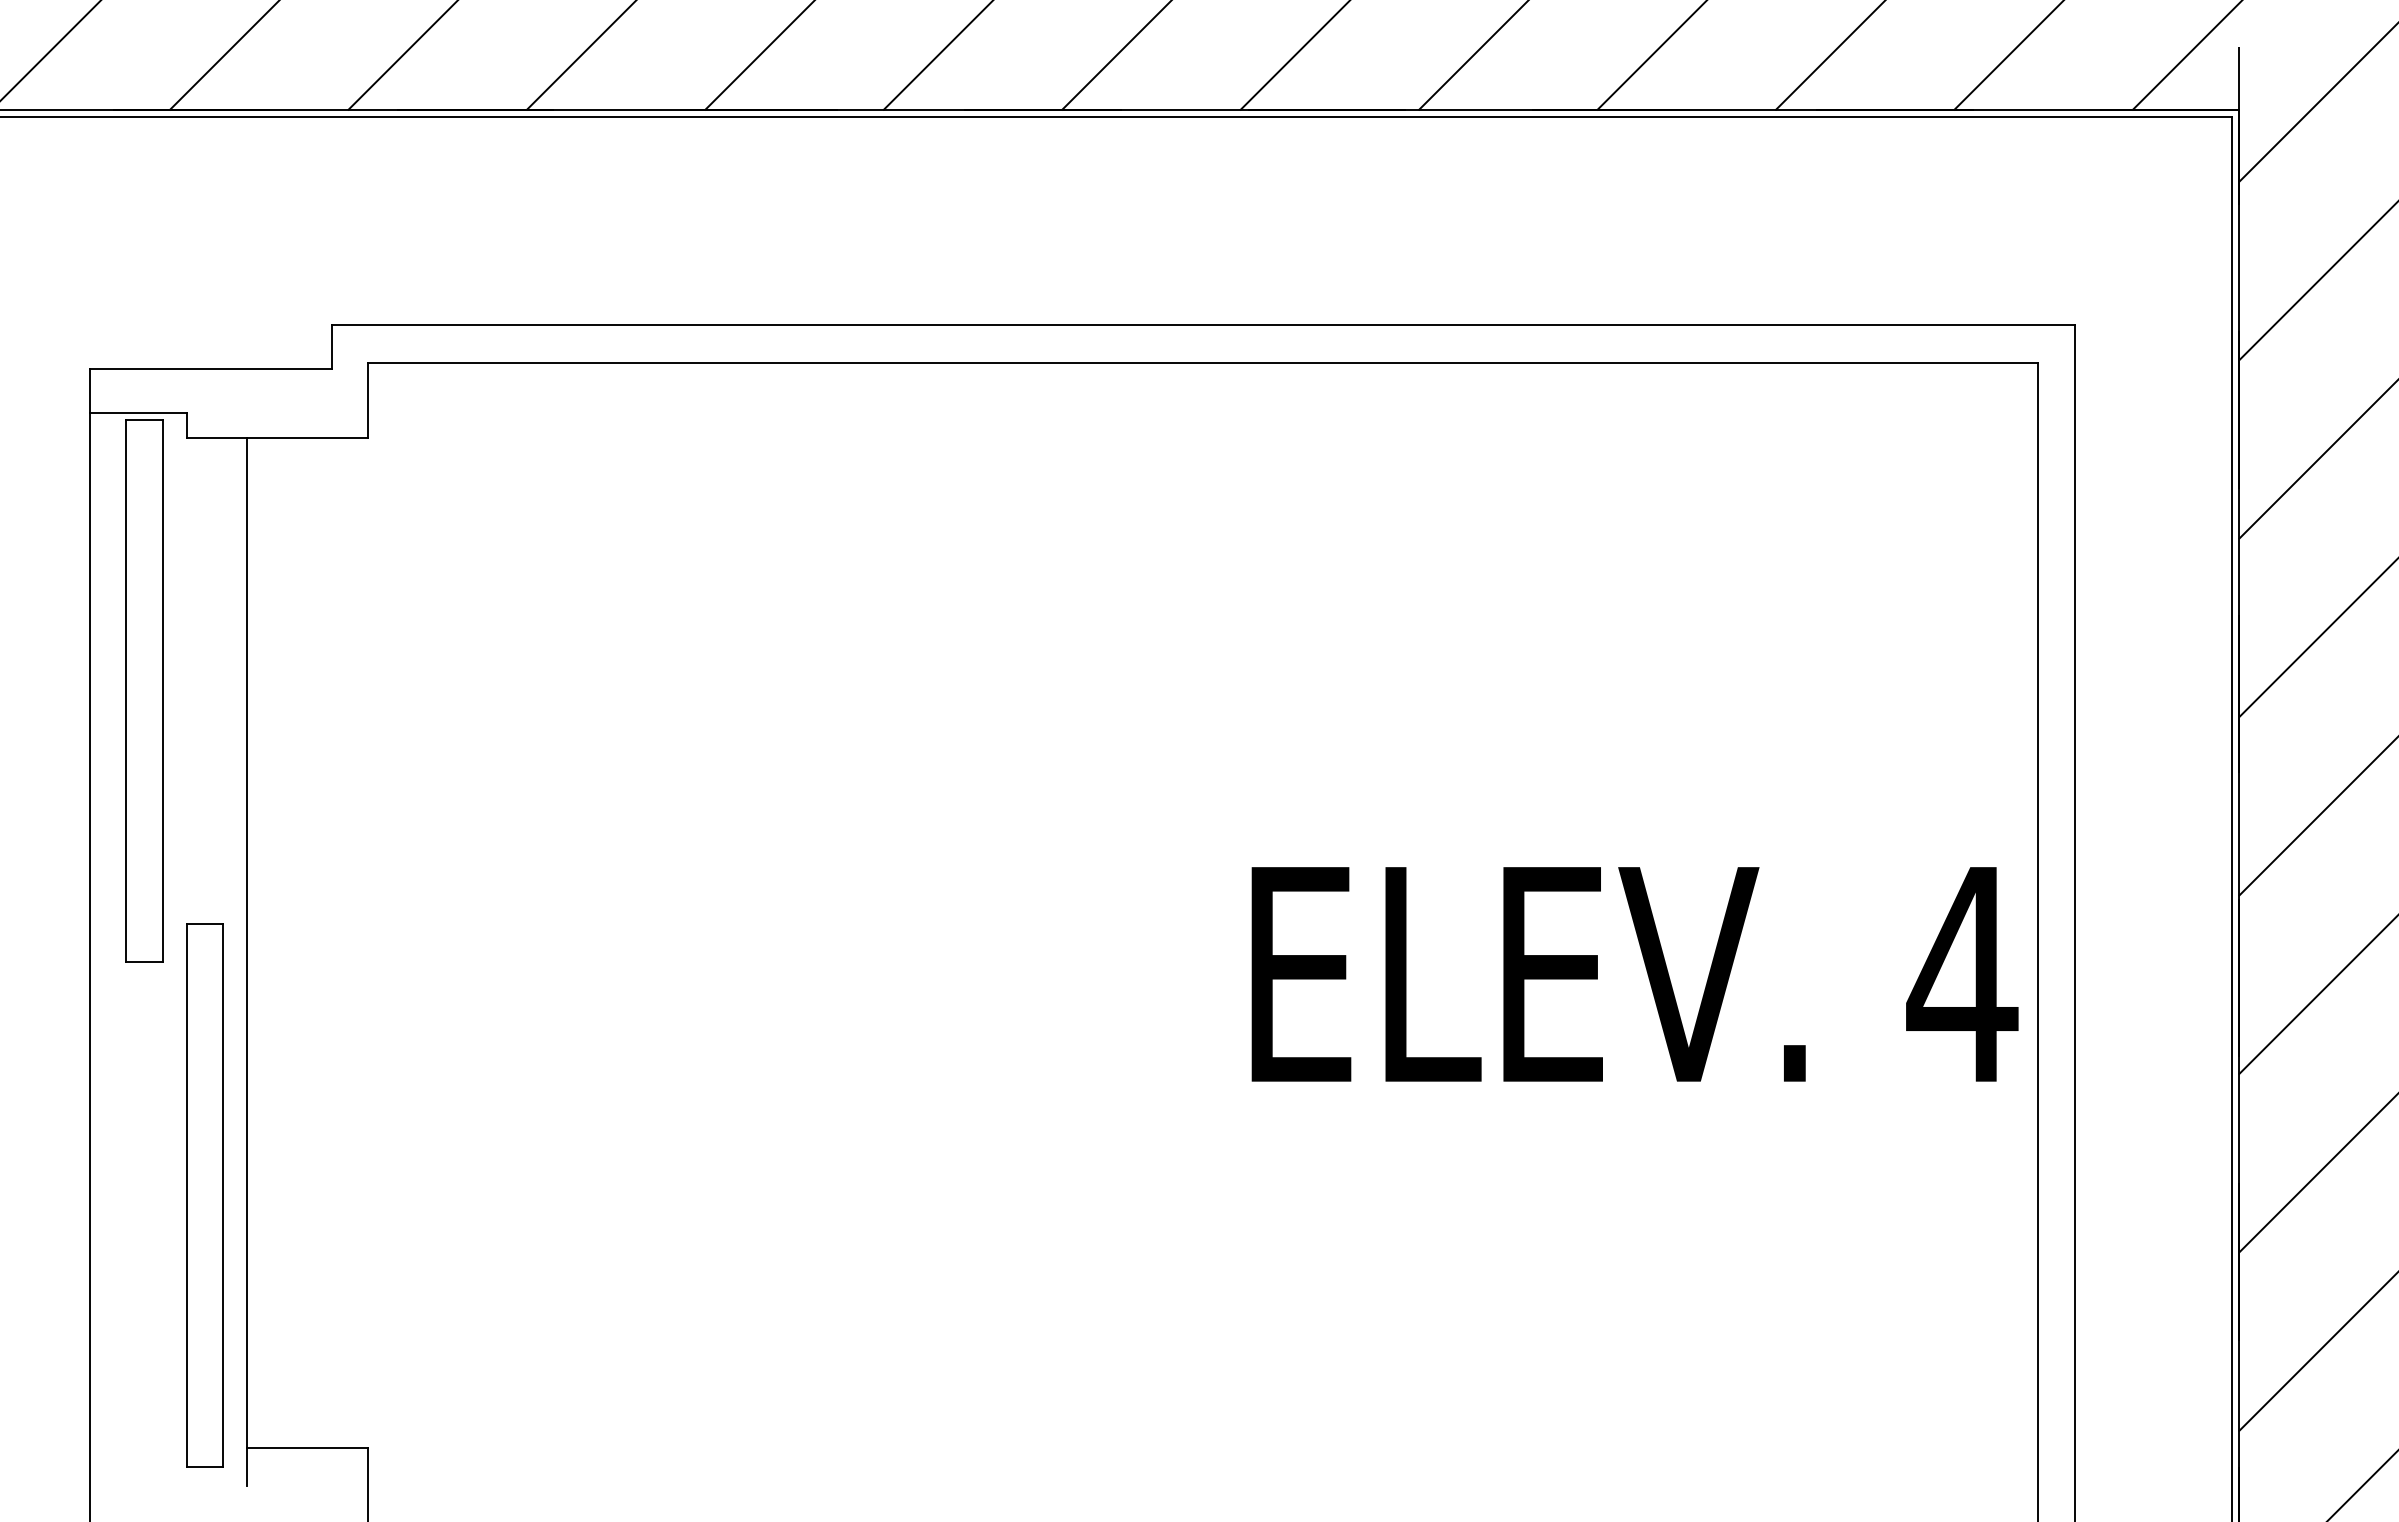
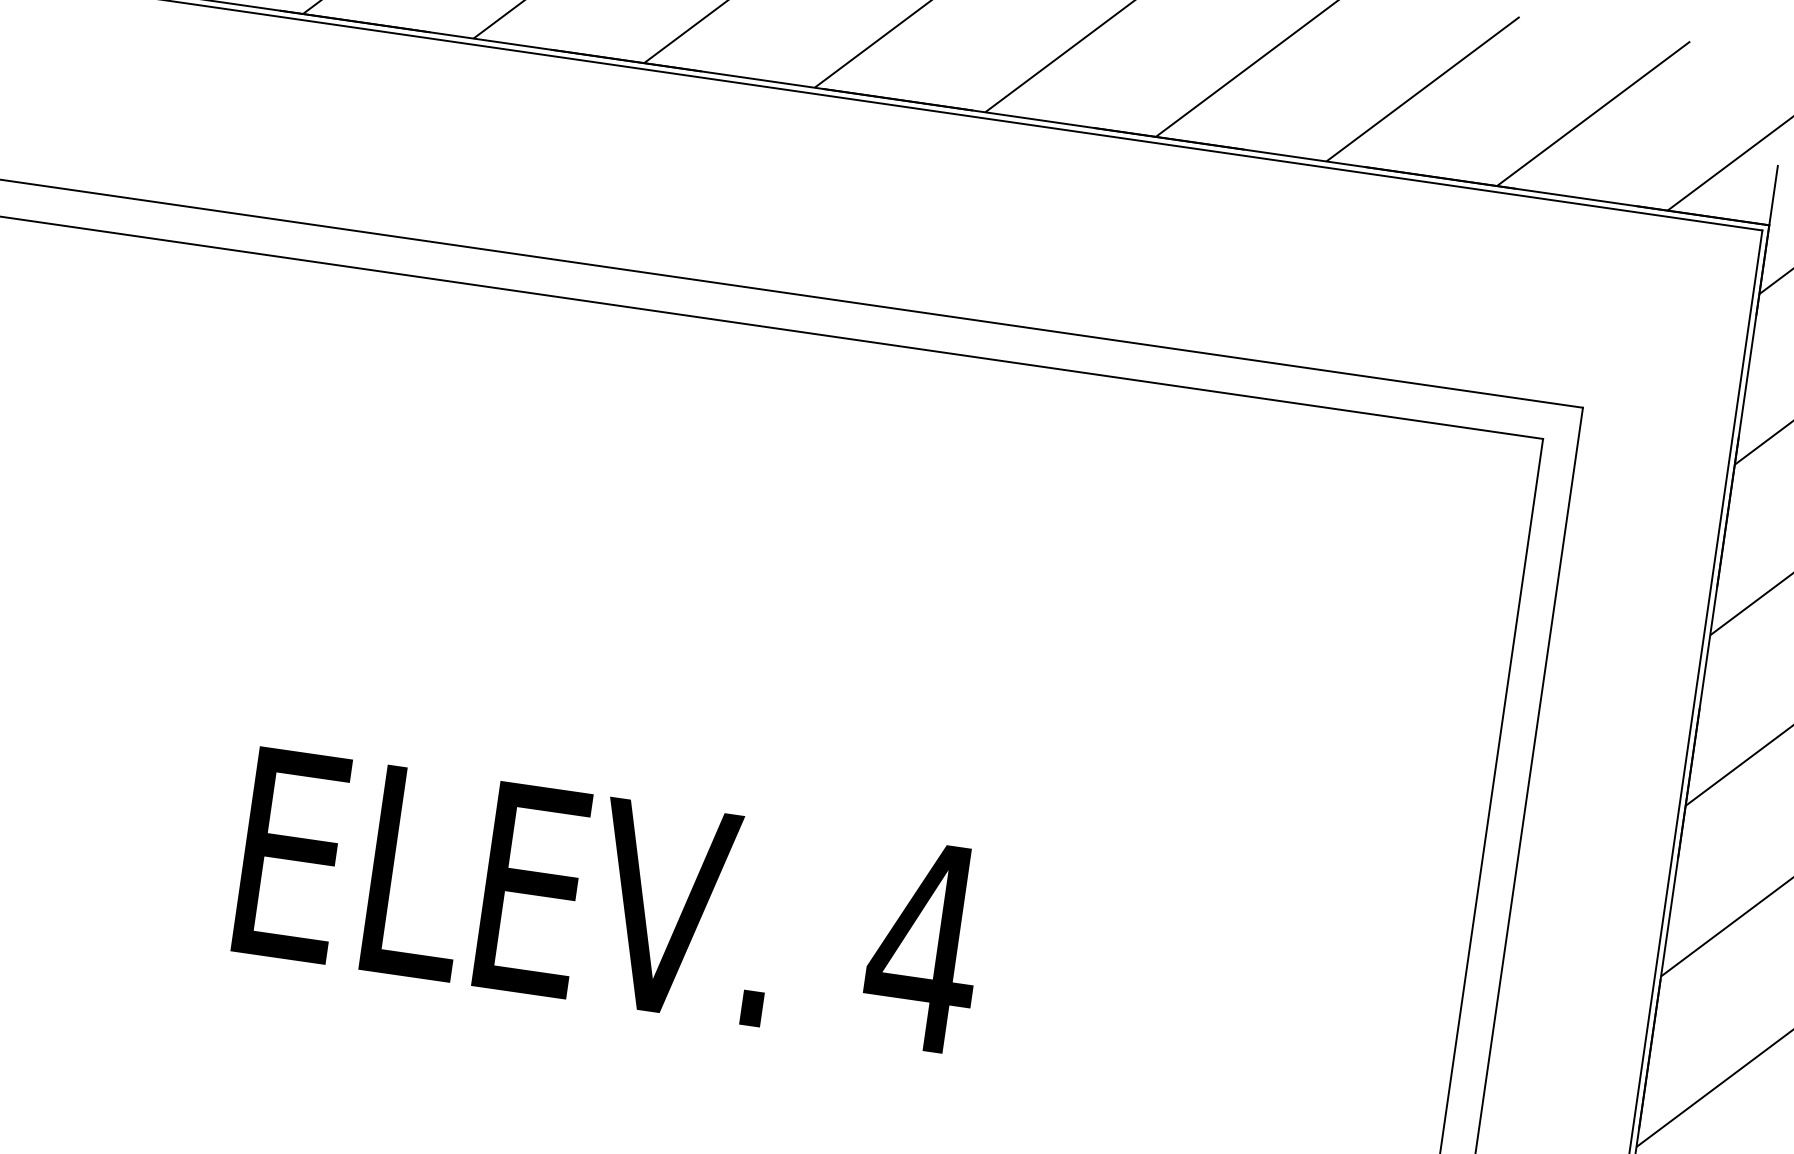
text: (1634, 974) -> (610, 901), moved

